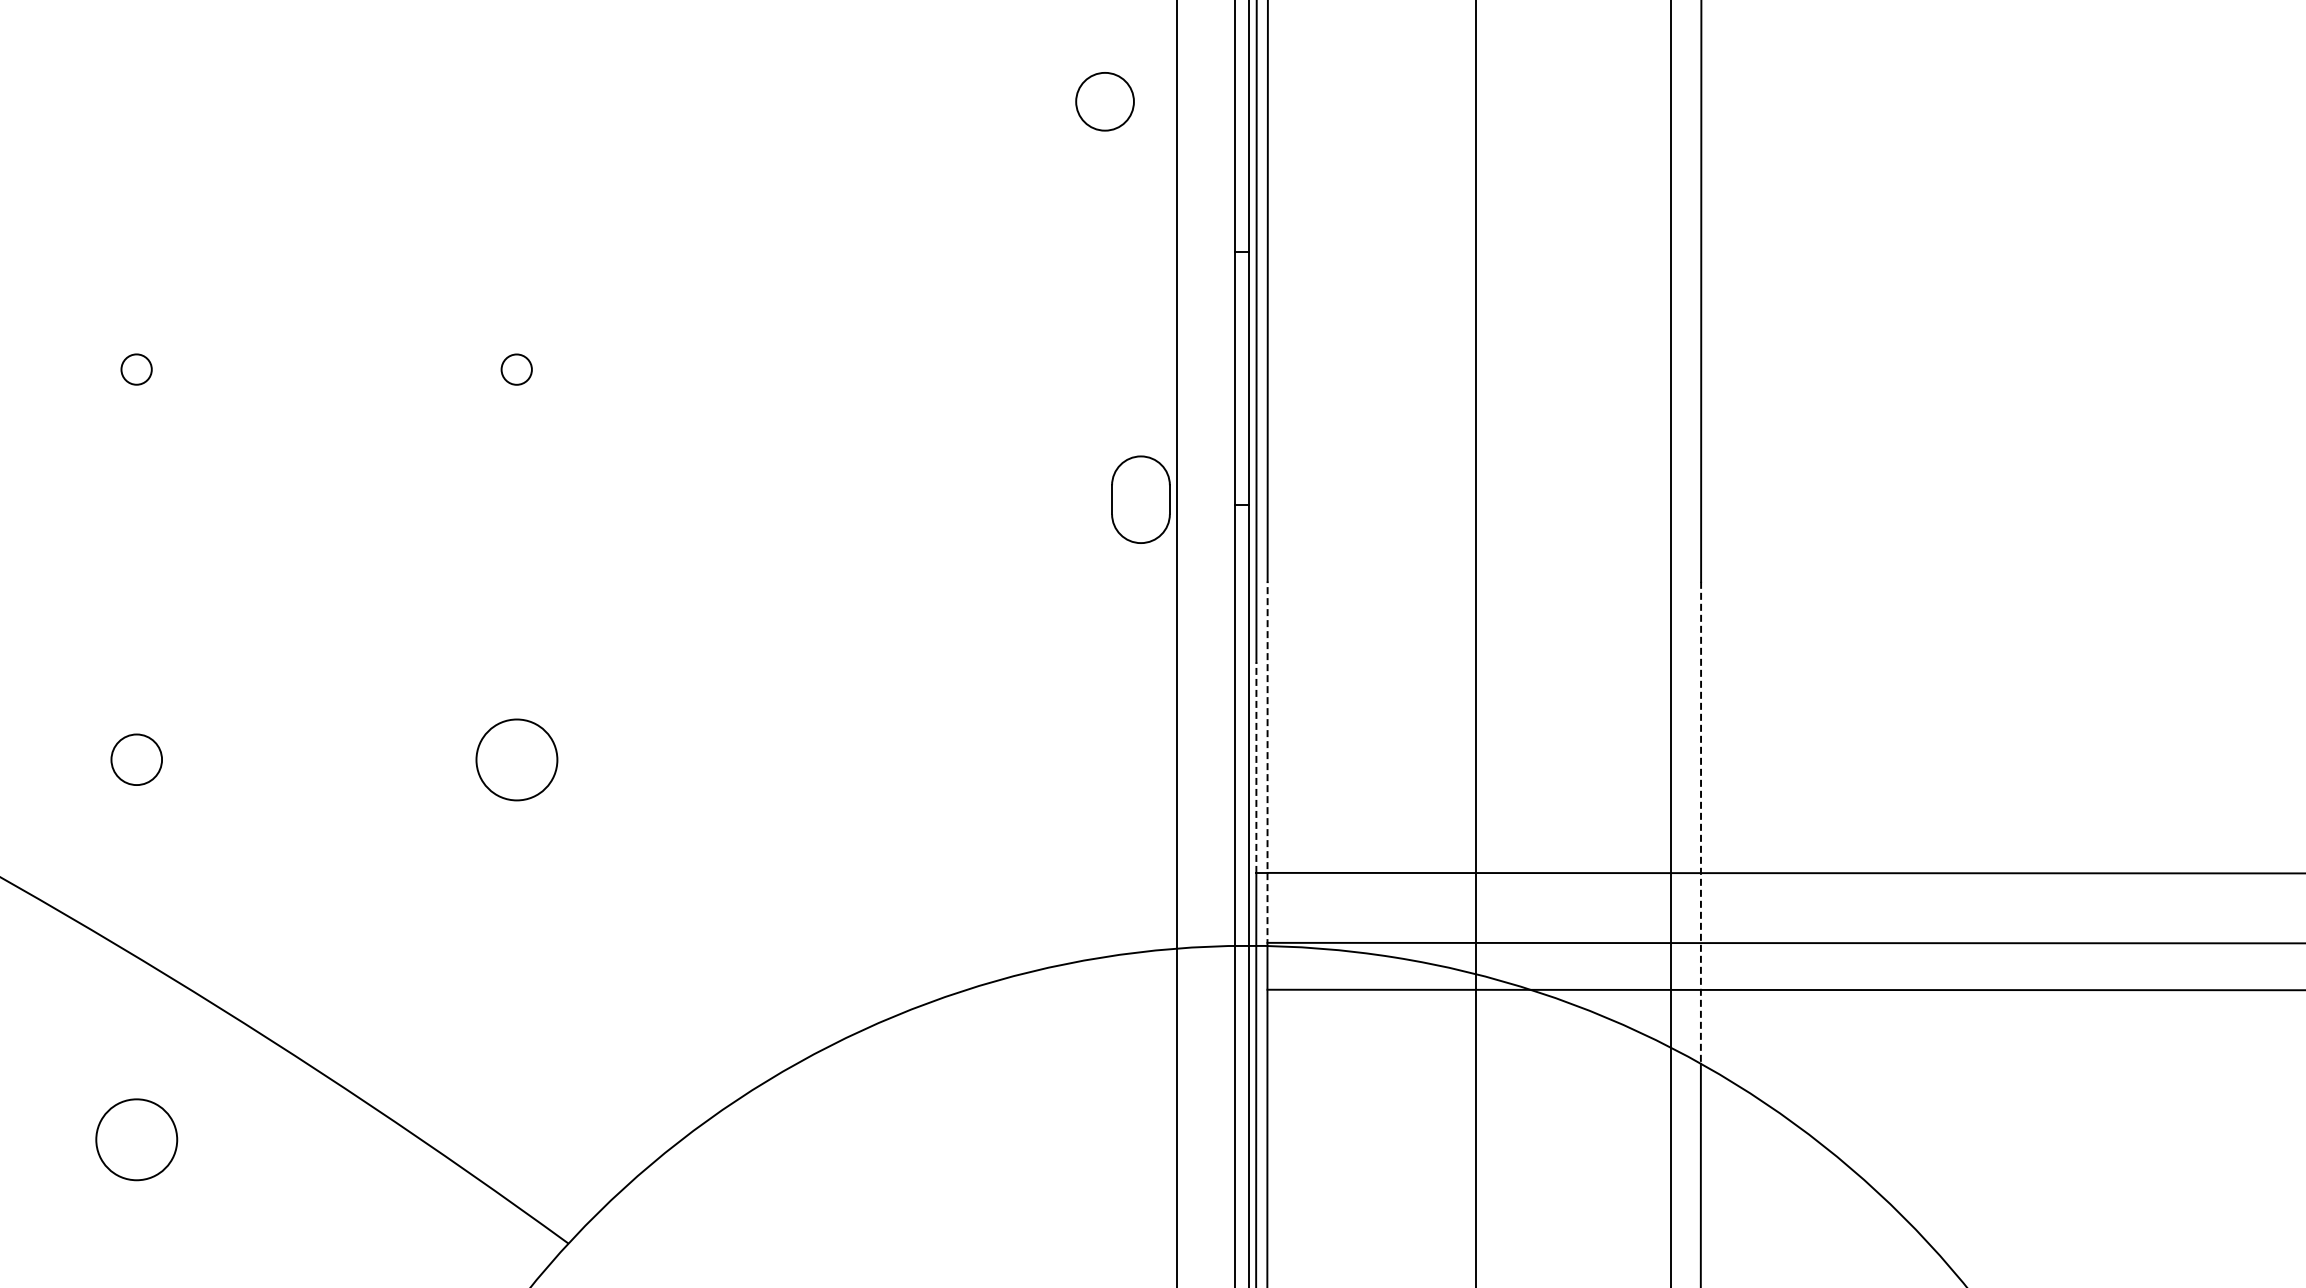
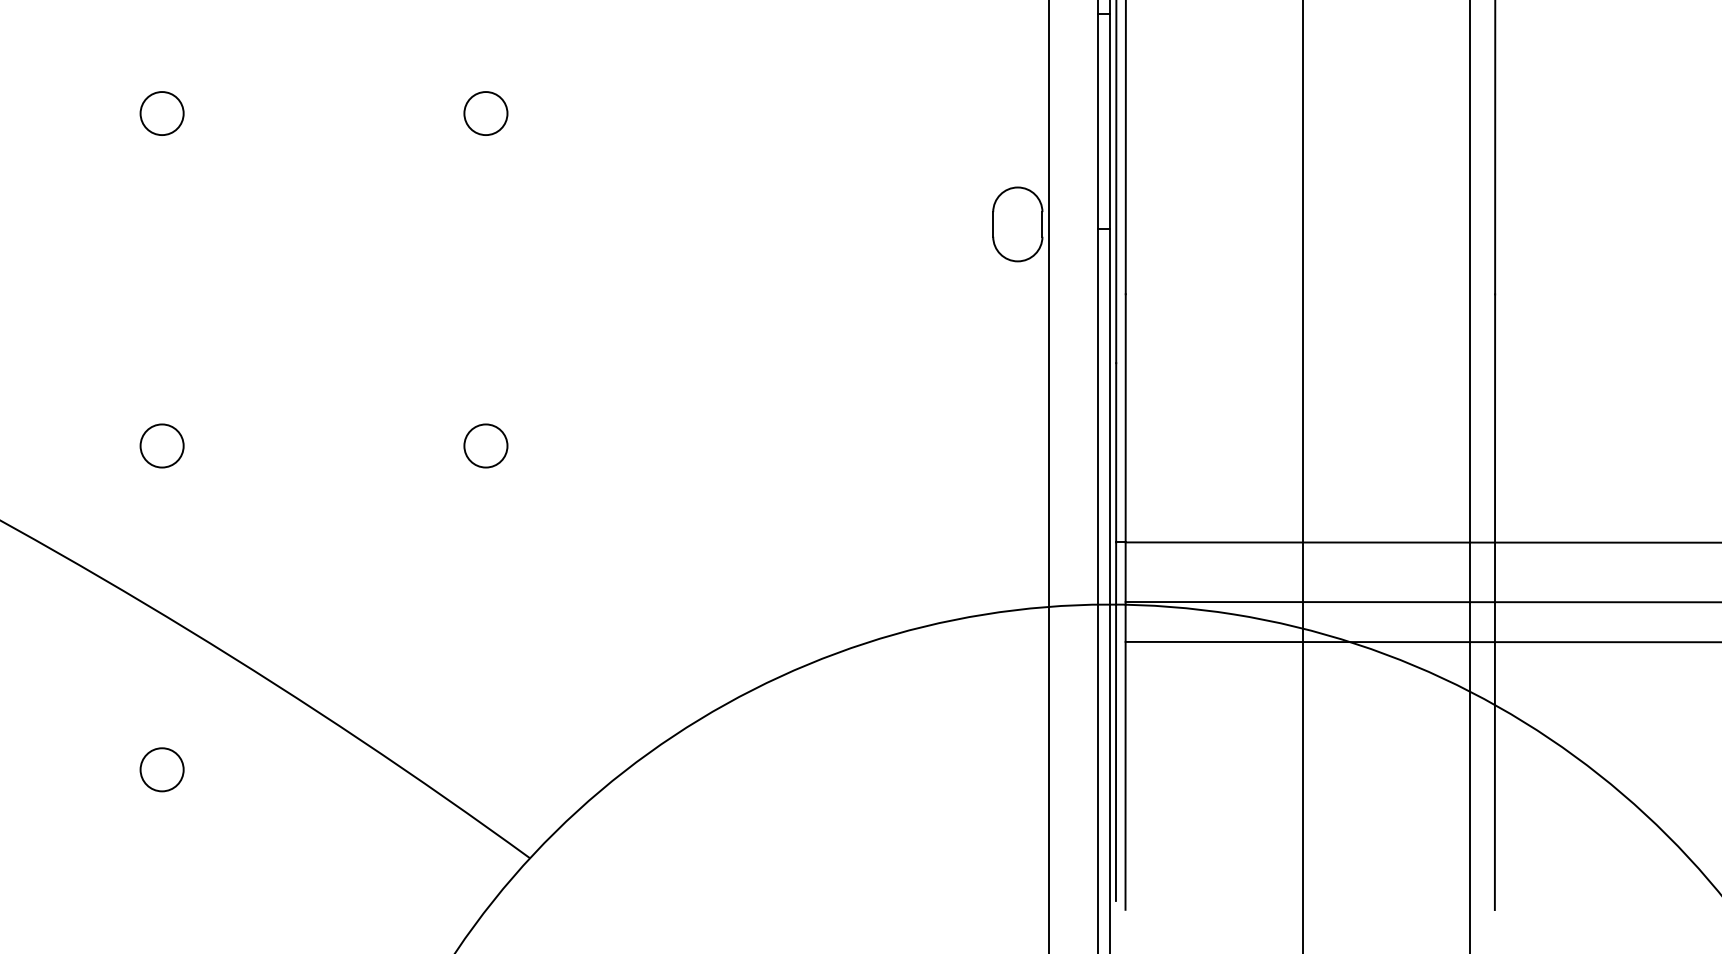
circle: (136, 369) -> (161, 113), size x1.67
circle: (516, 369) -> (485, 113), size x1.67
circle: (516, 759) -> (485, 445), size x0.62
line: (1267, 763) -> (1125, 449), dashed -> solid
line: (1256, 767) -> (1116, 452), dashed -> solid
line: (1701, 822) -> (1495, 499), dashed -> solid
circle: (136, 1139) -> (161, 769), size x0.62

